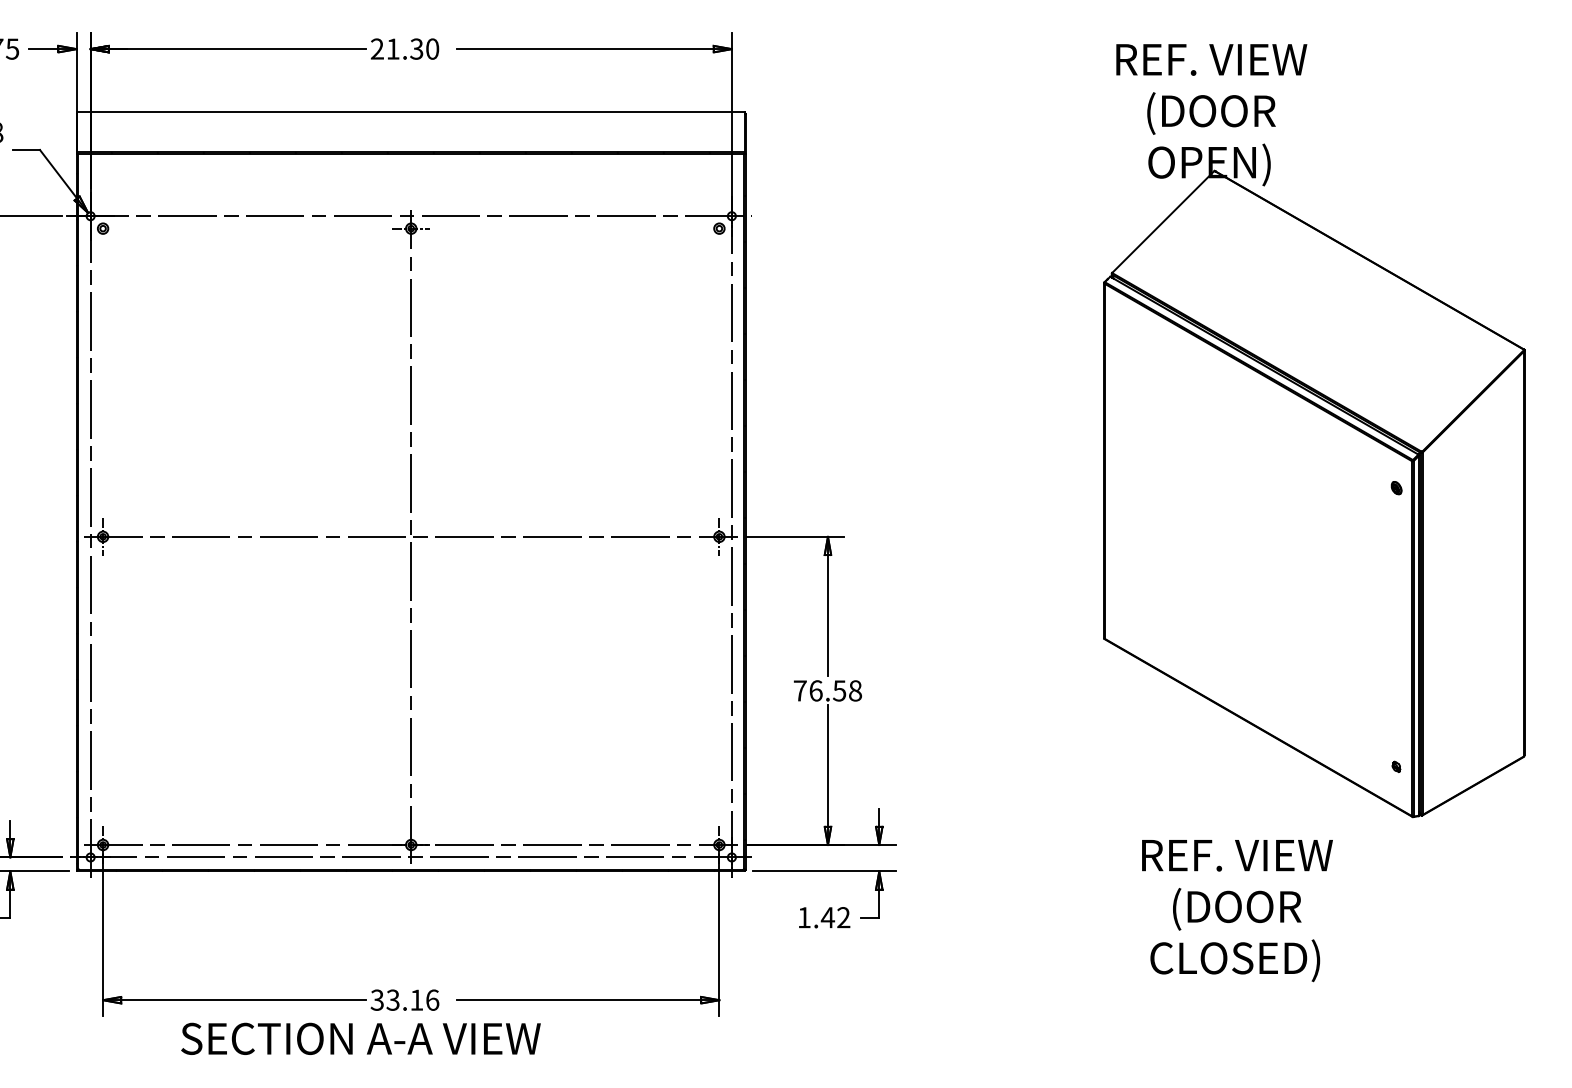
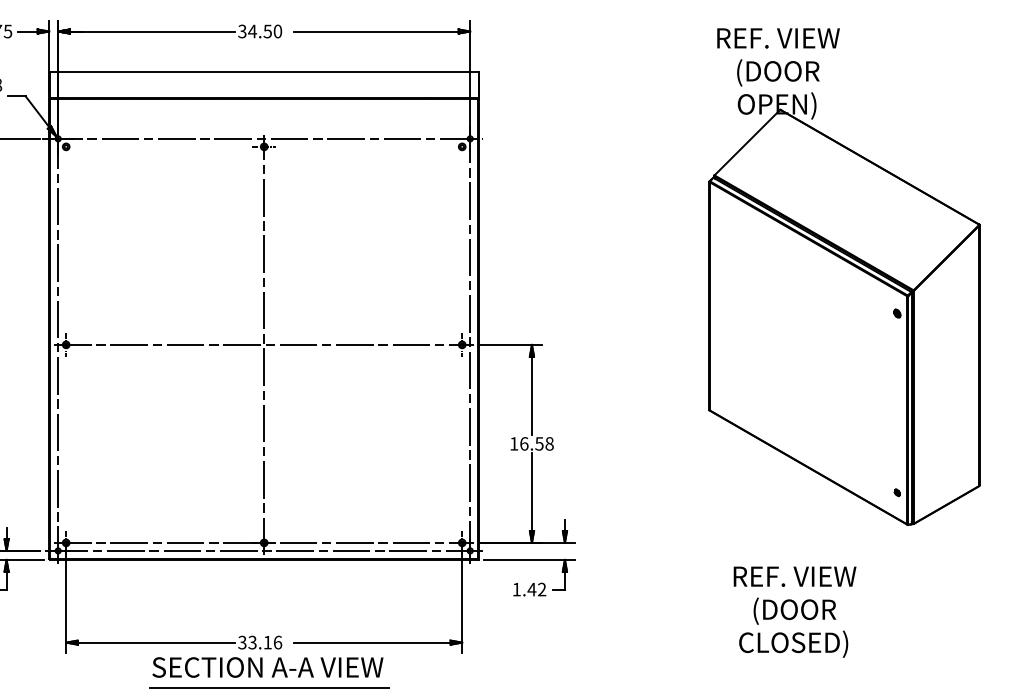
text: (396, 49) -> (254, 31), 21.30 -> 34.50
text: (800, 690) -> (514, 443), 76.58 -> 16.58
text: (1236, 909) -> (794, 611), moved
text: (360, 1038) -> (267, 667), moved
line: (419, 1070) -> (269, 687), added

